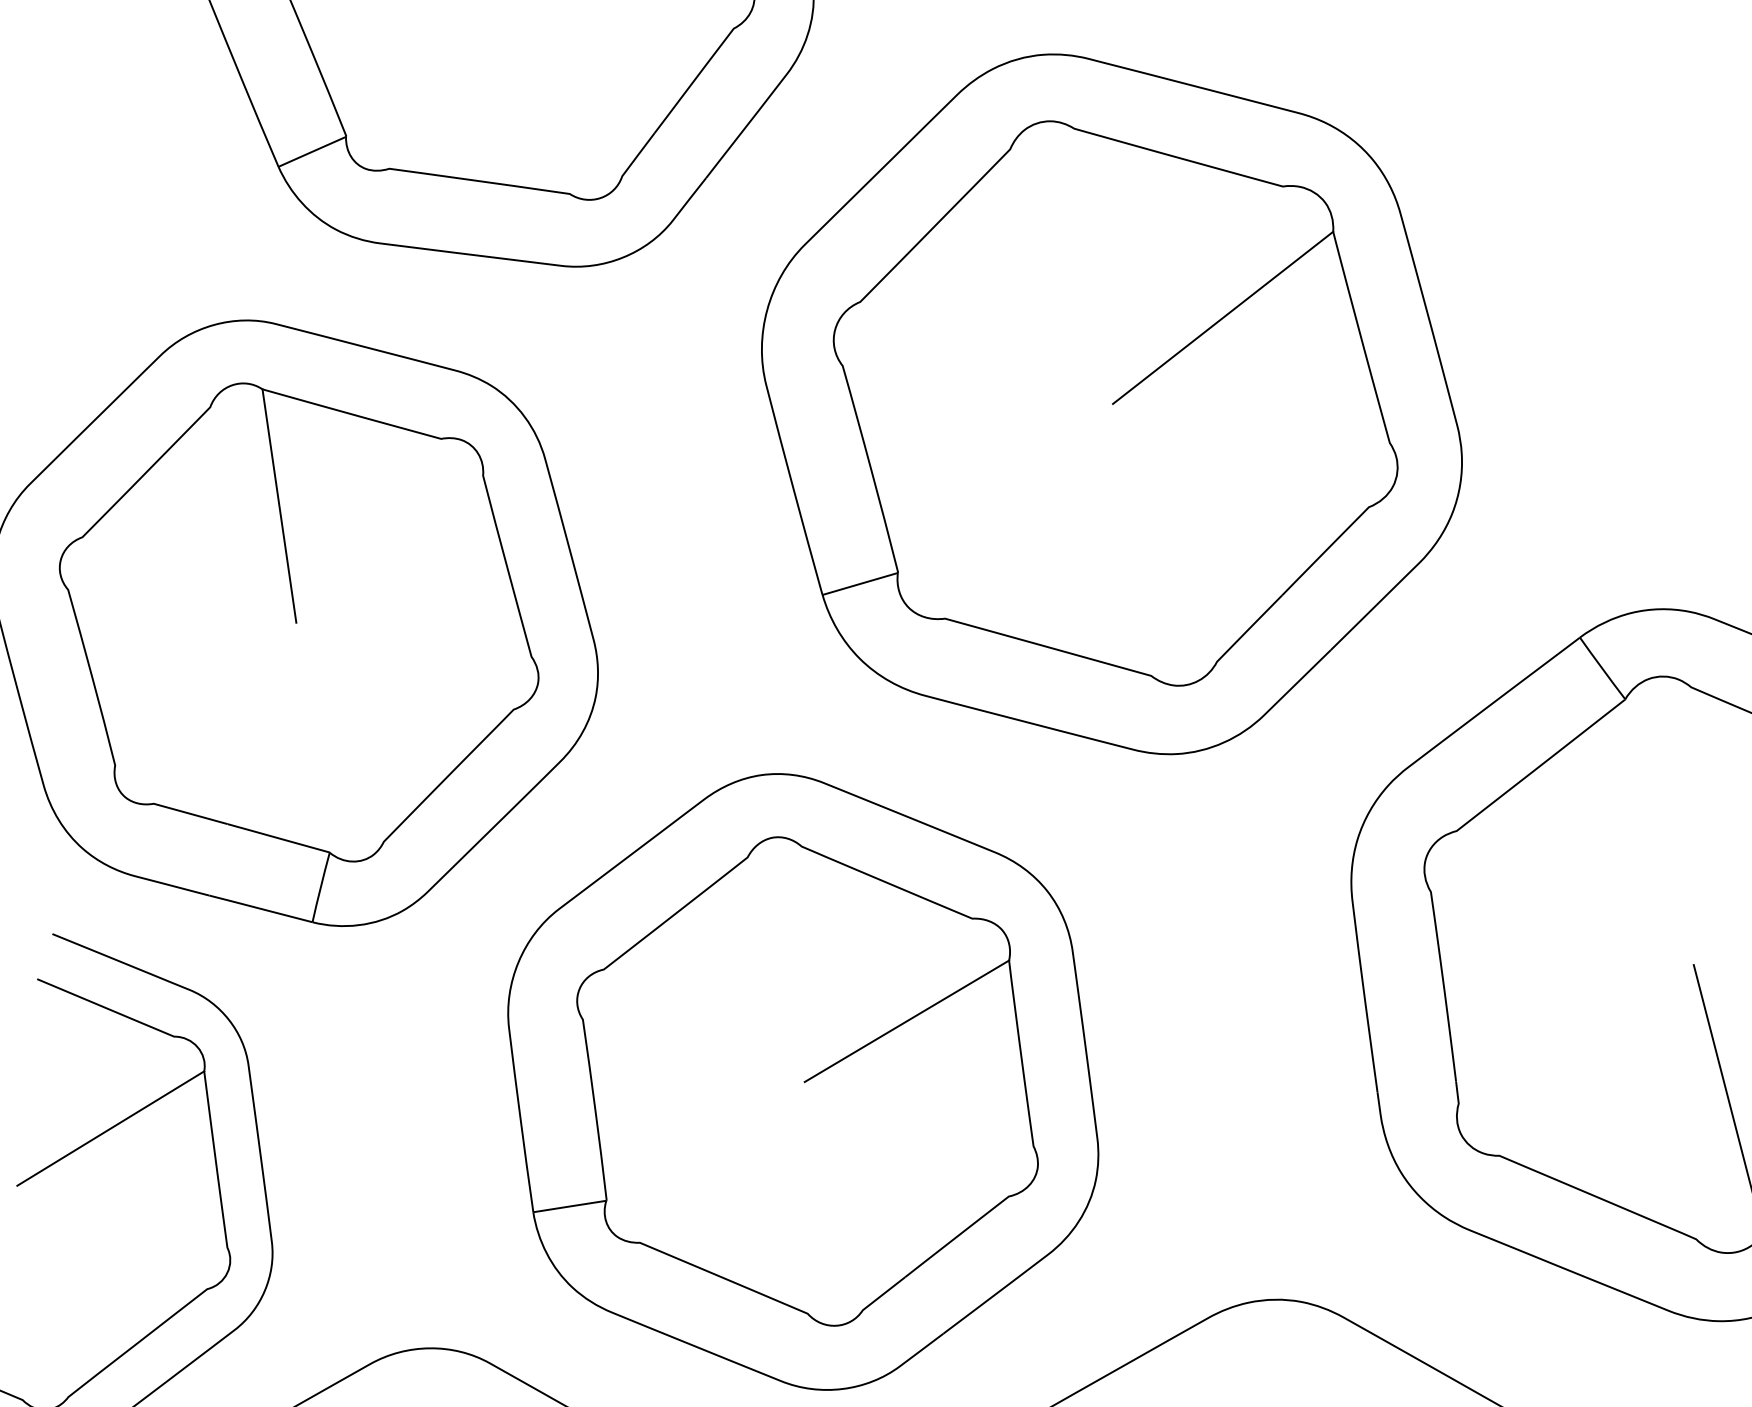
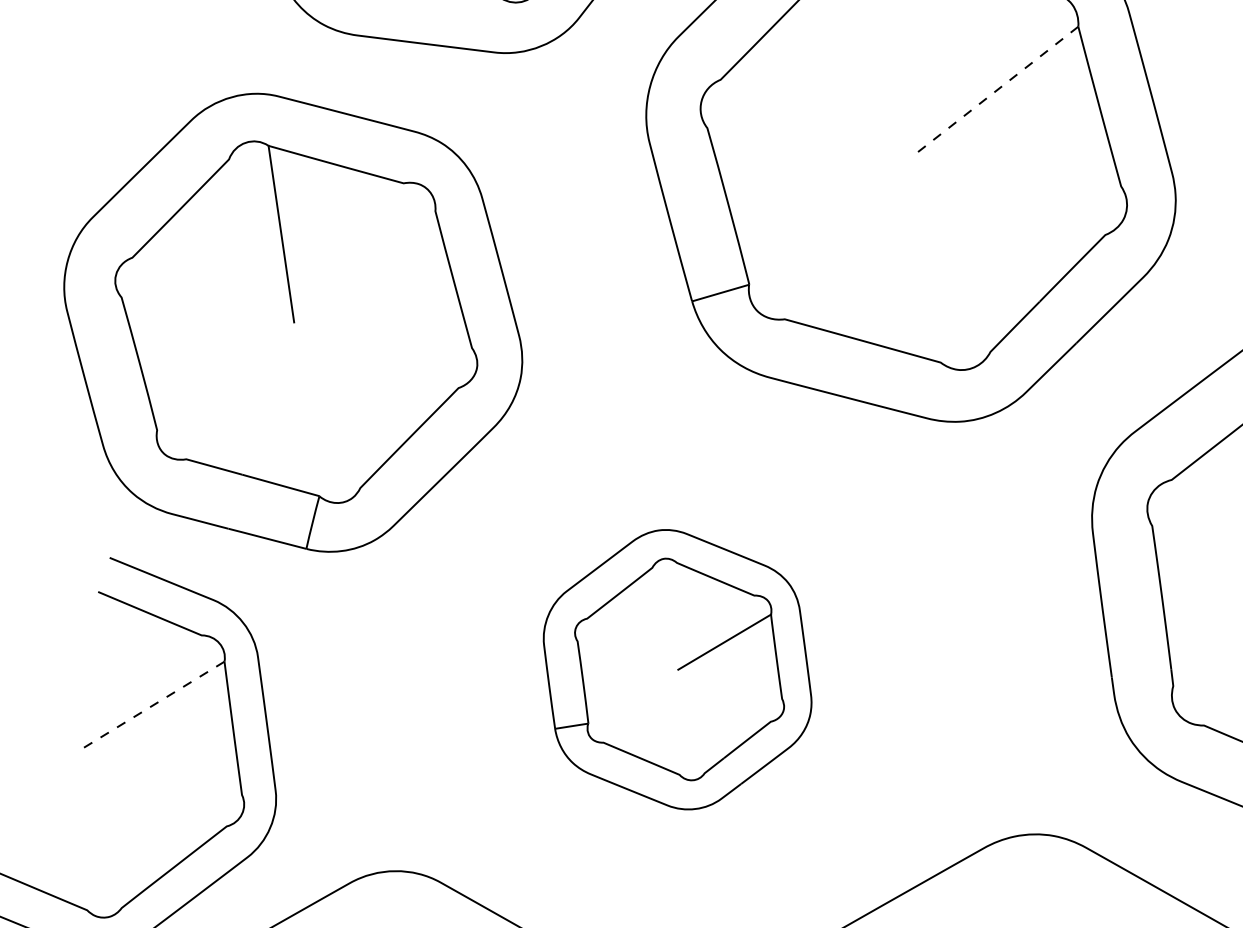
line: (1223, 317) -> (995, 91), solid -> dashed
part: (803, 1081) -> (677, 669), size x0.6
line: (110, 1128) -> (153, 704), solid -> dashed

